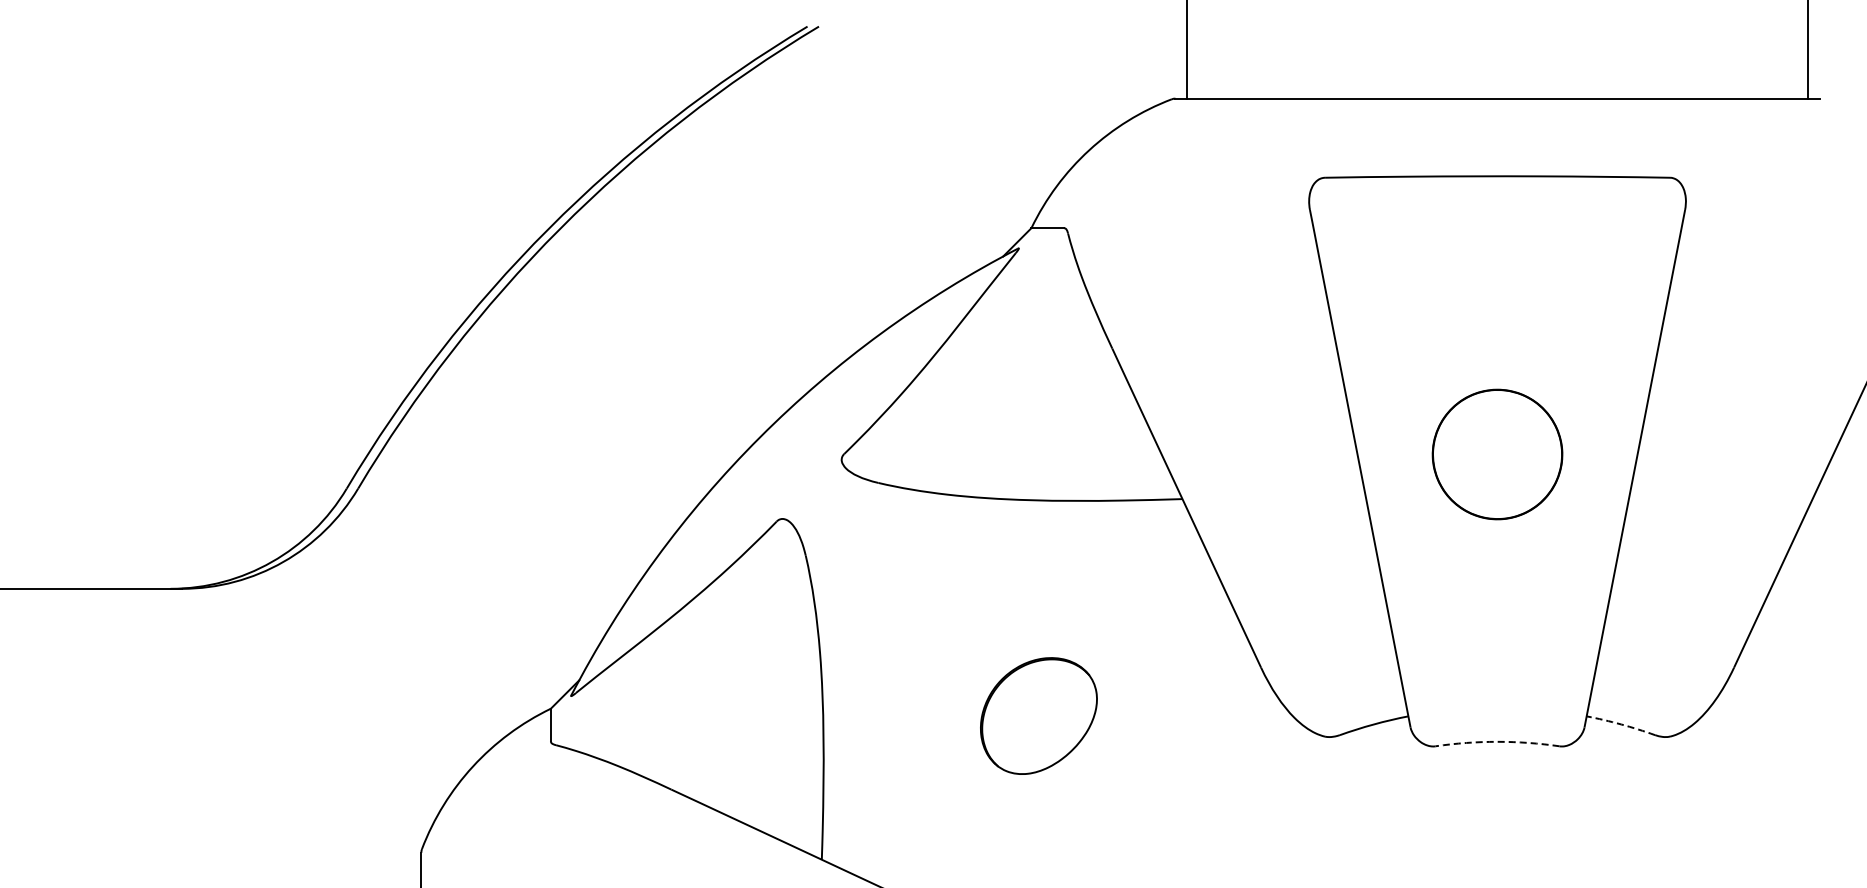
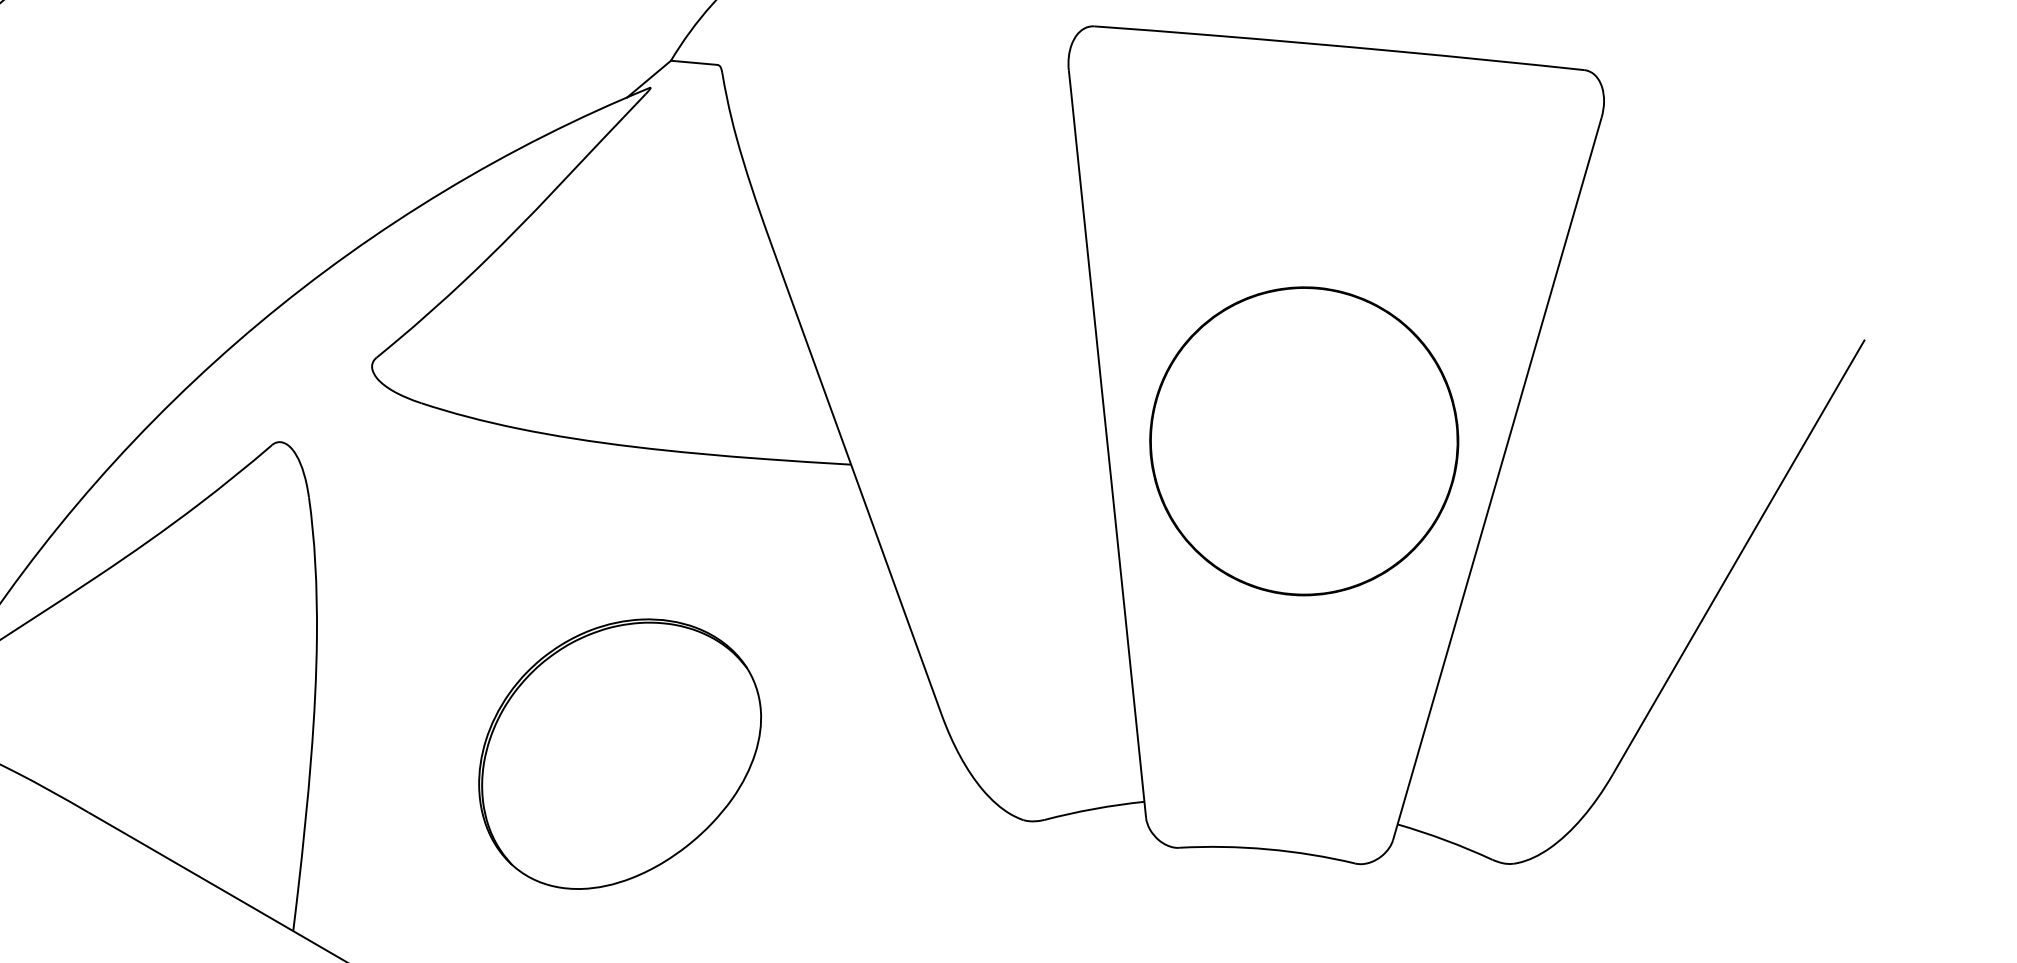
part: (1497, 454) -> (1304, 441), size x1.67
part: (1038, 715) -> (619, 753), size x1.67
arc: (1621, 724) -> (1446, 840), dashed -> solid
arc: (1497, 741) -> (1267, 848), dashed -> solid

